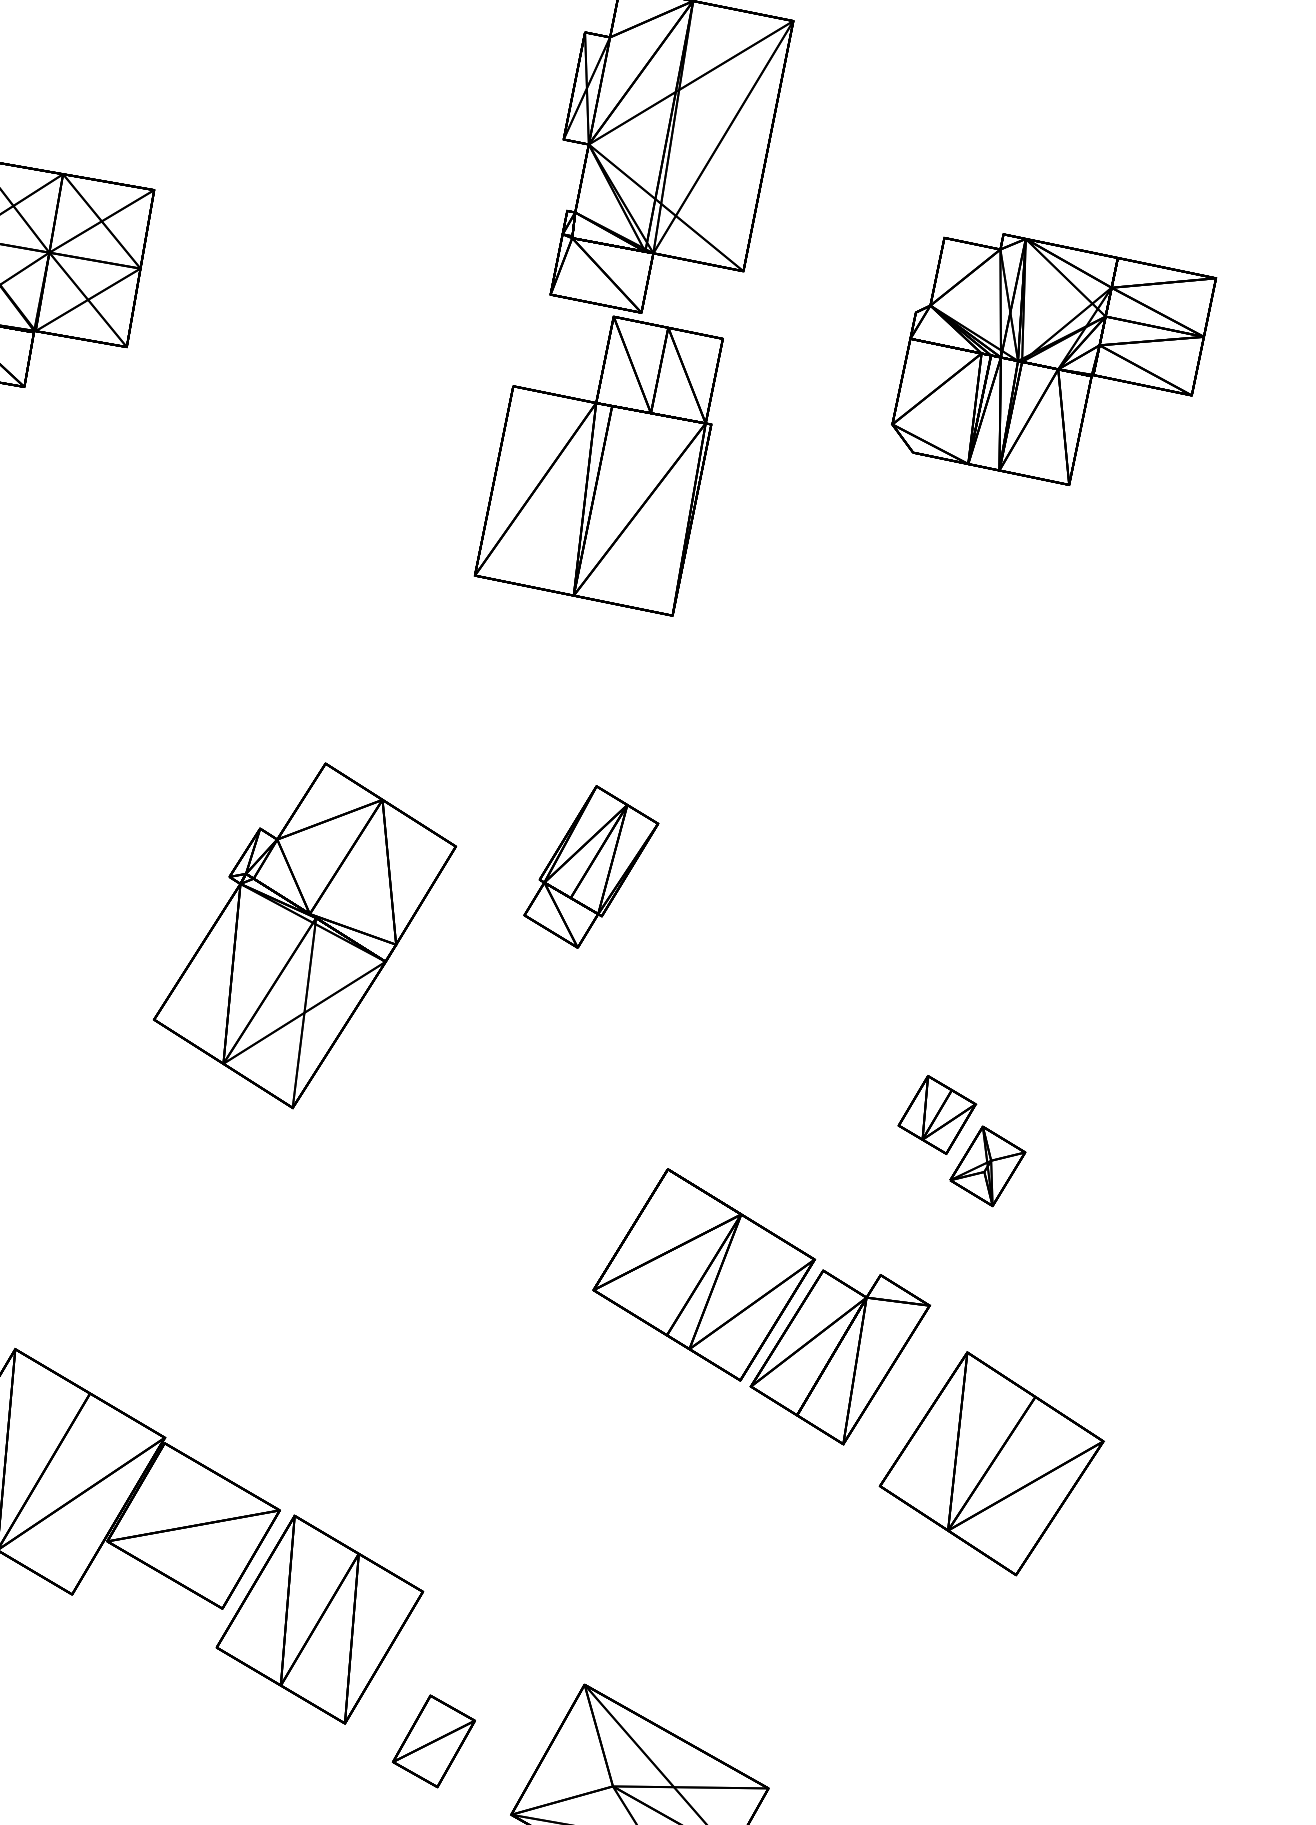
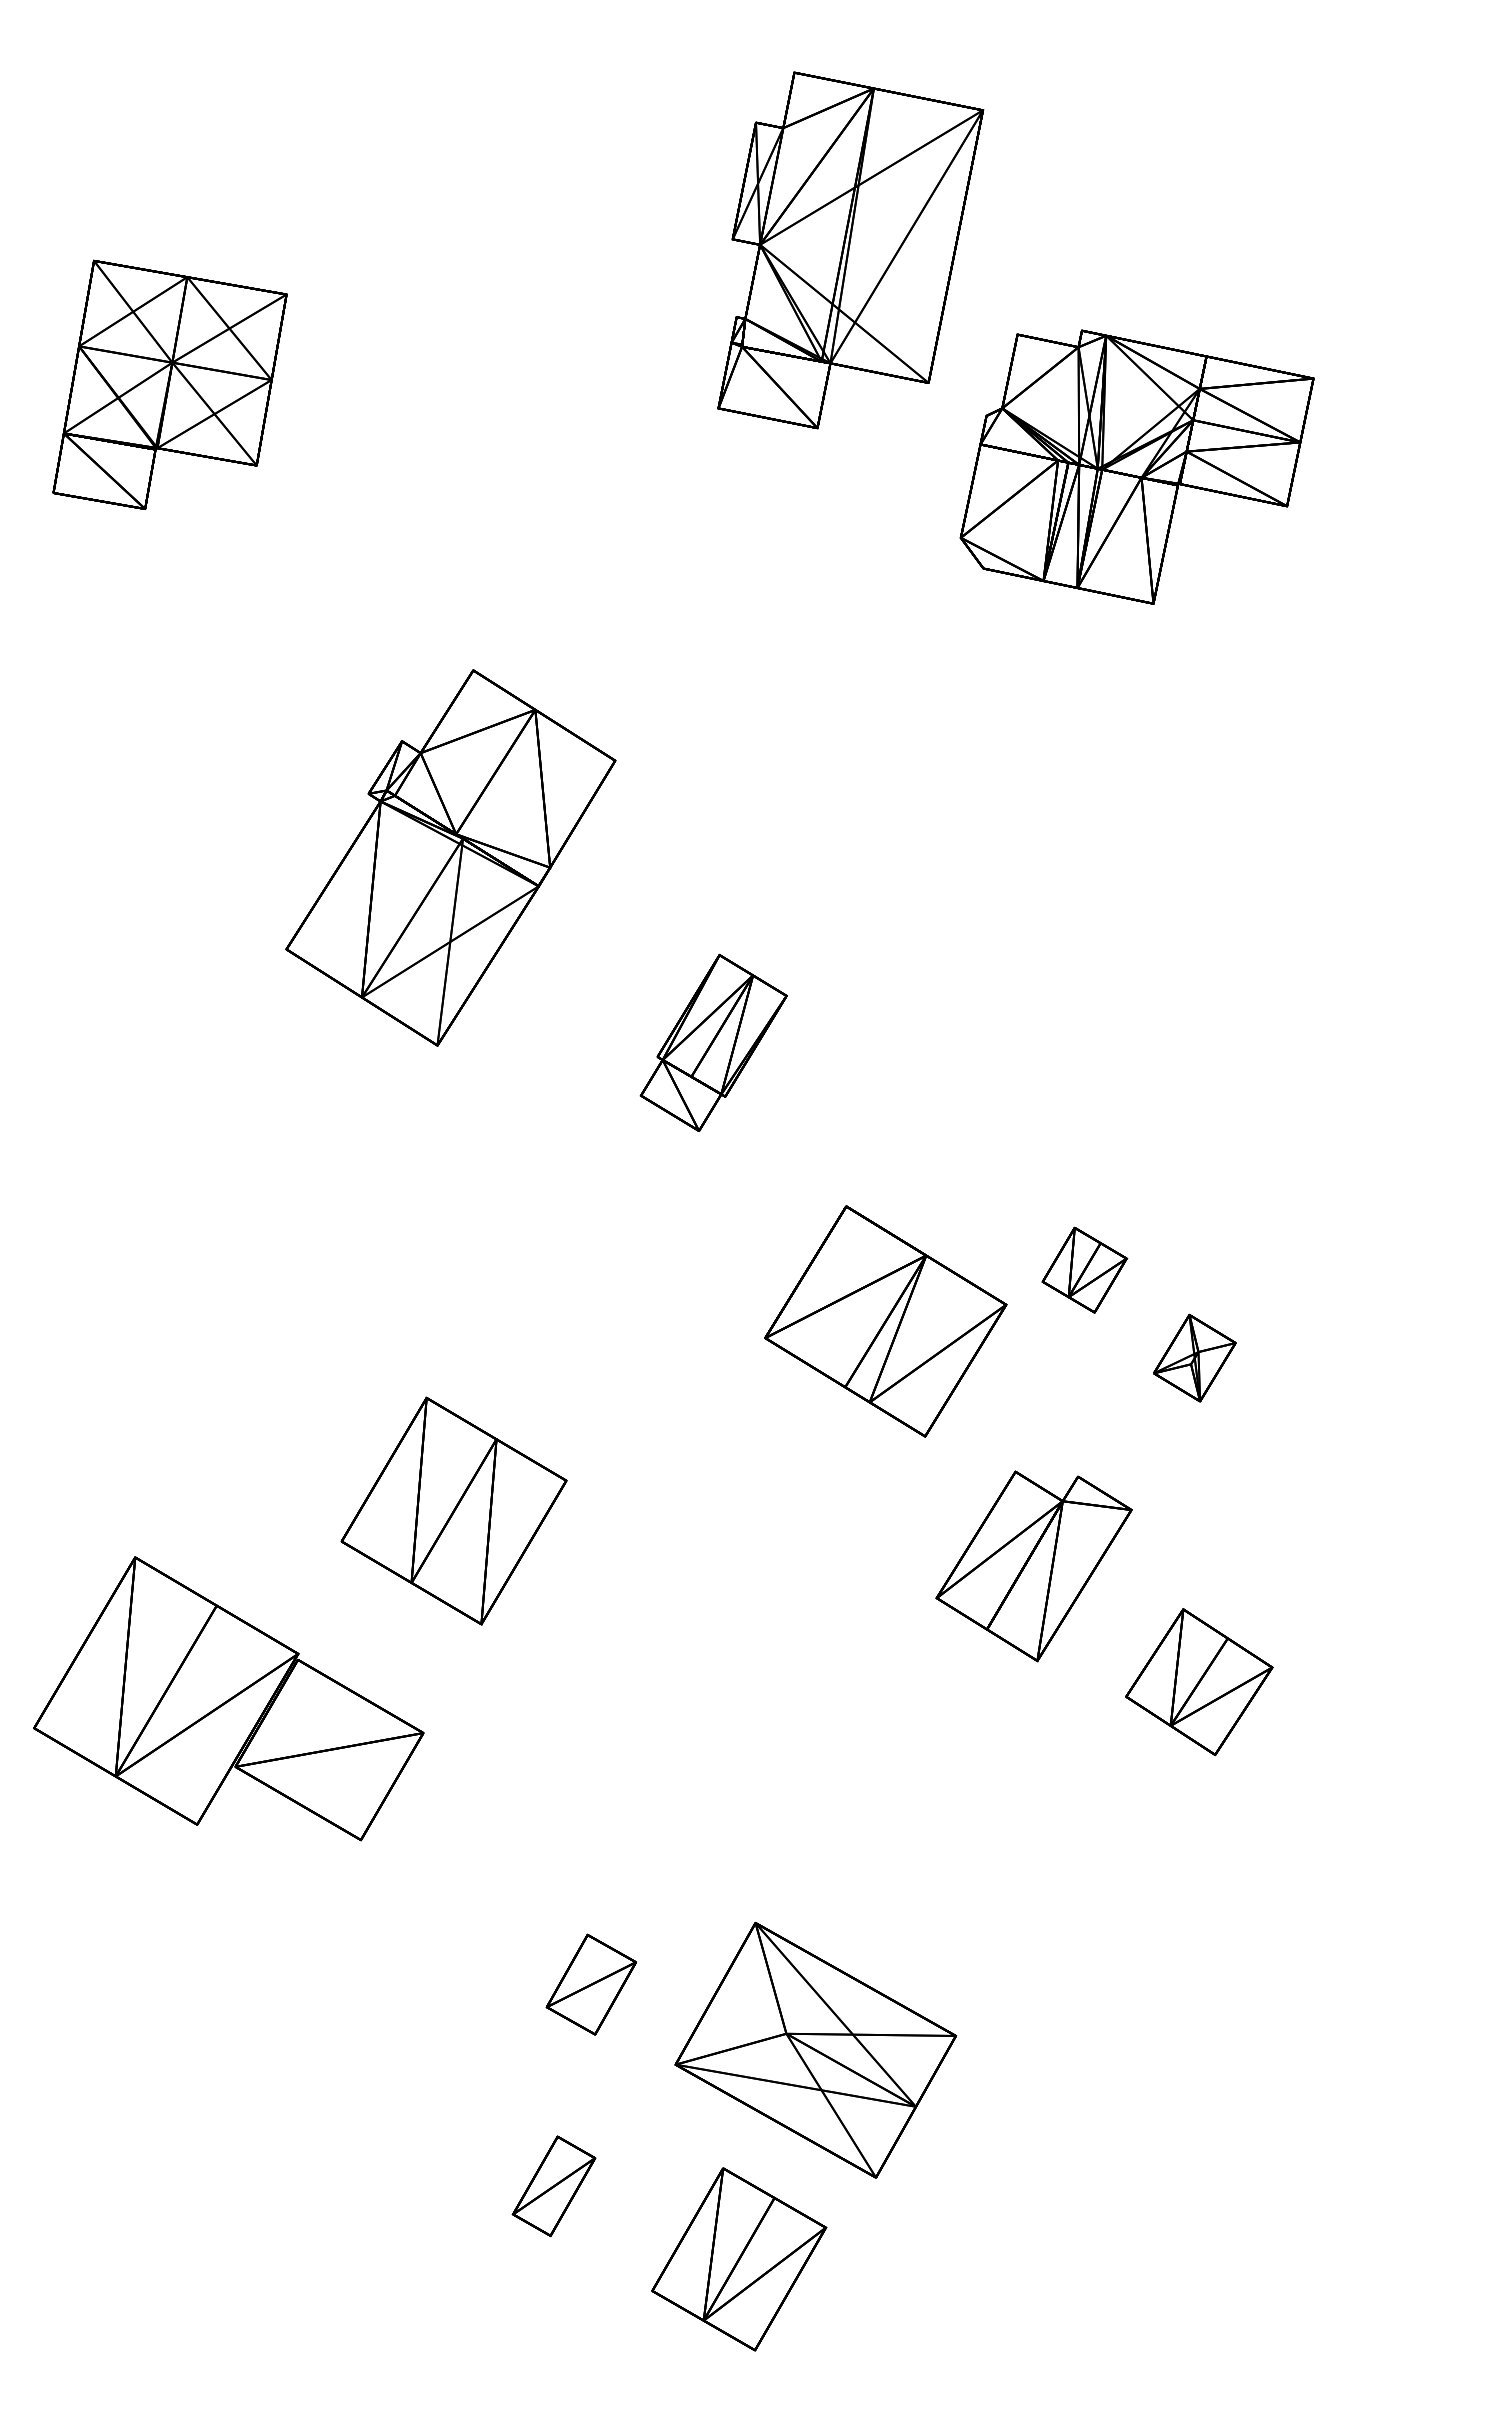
part: (1053, 358) -> (1136, 466), moved
part: (599, 466) -> (771, 595), removed
part: (591, 866) -> (713, 1042), moved
part: (304, 935) -> (450, 857), moved
part: (937, 1114) -> (1084, 1269), moved
part: (703, 1274) -> (885, 1321), moved
part: (992, 1463) -> (1199, 1681), size x0.6
part: (319, 1619) -> (453, 1510), moved

